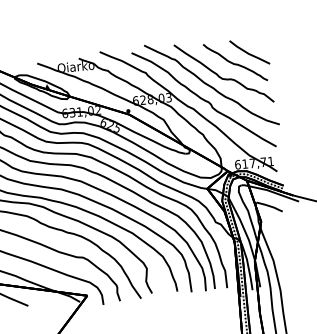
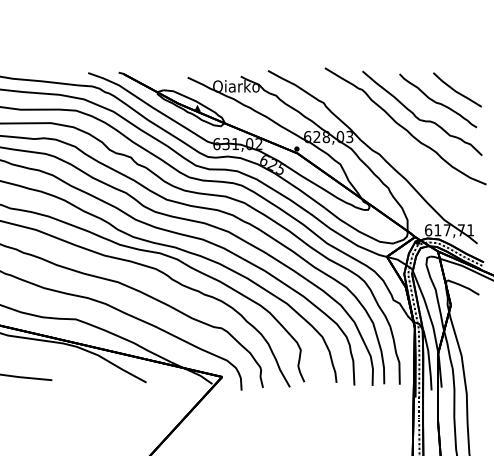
curve: (203, 99) -> (393, 143), removed

